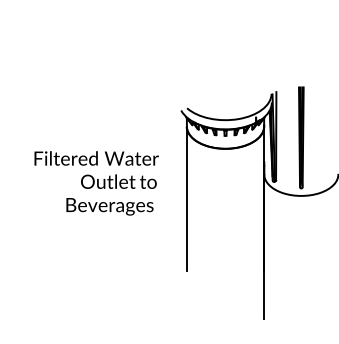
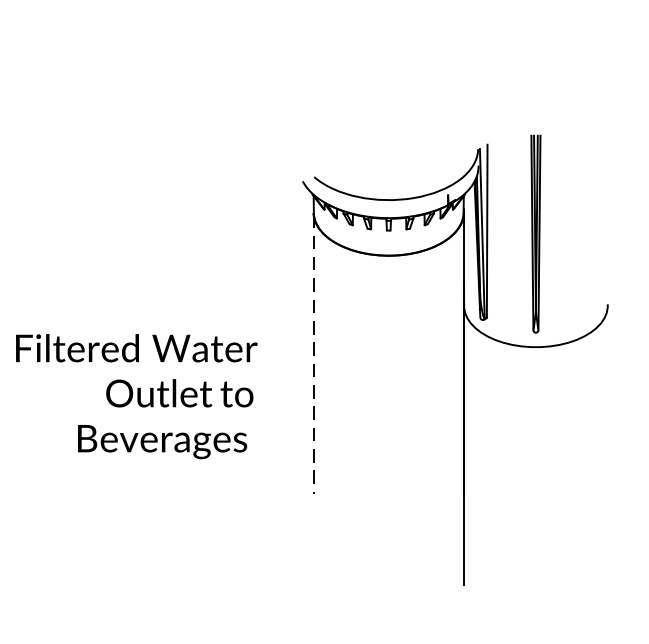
text: (96, 183) -> (136, 396), moved
line: (186, 199) -> (313, 354), solid -> dashed

